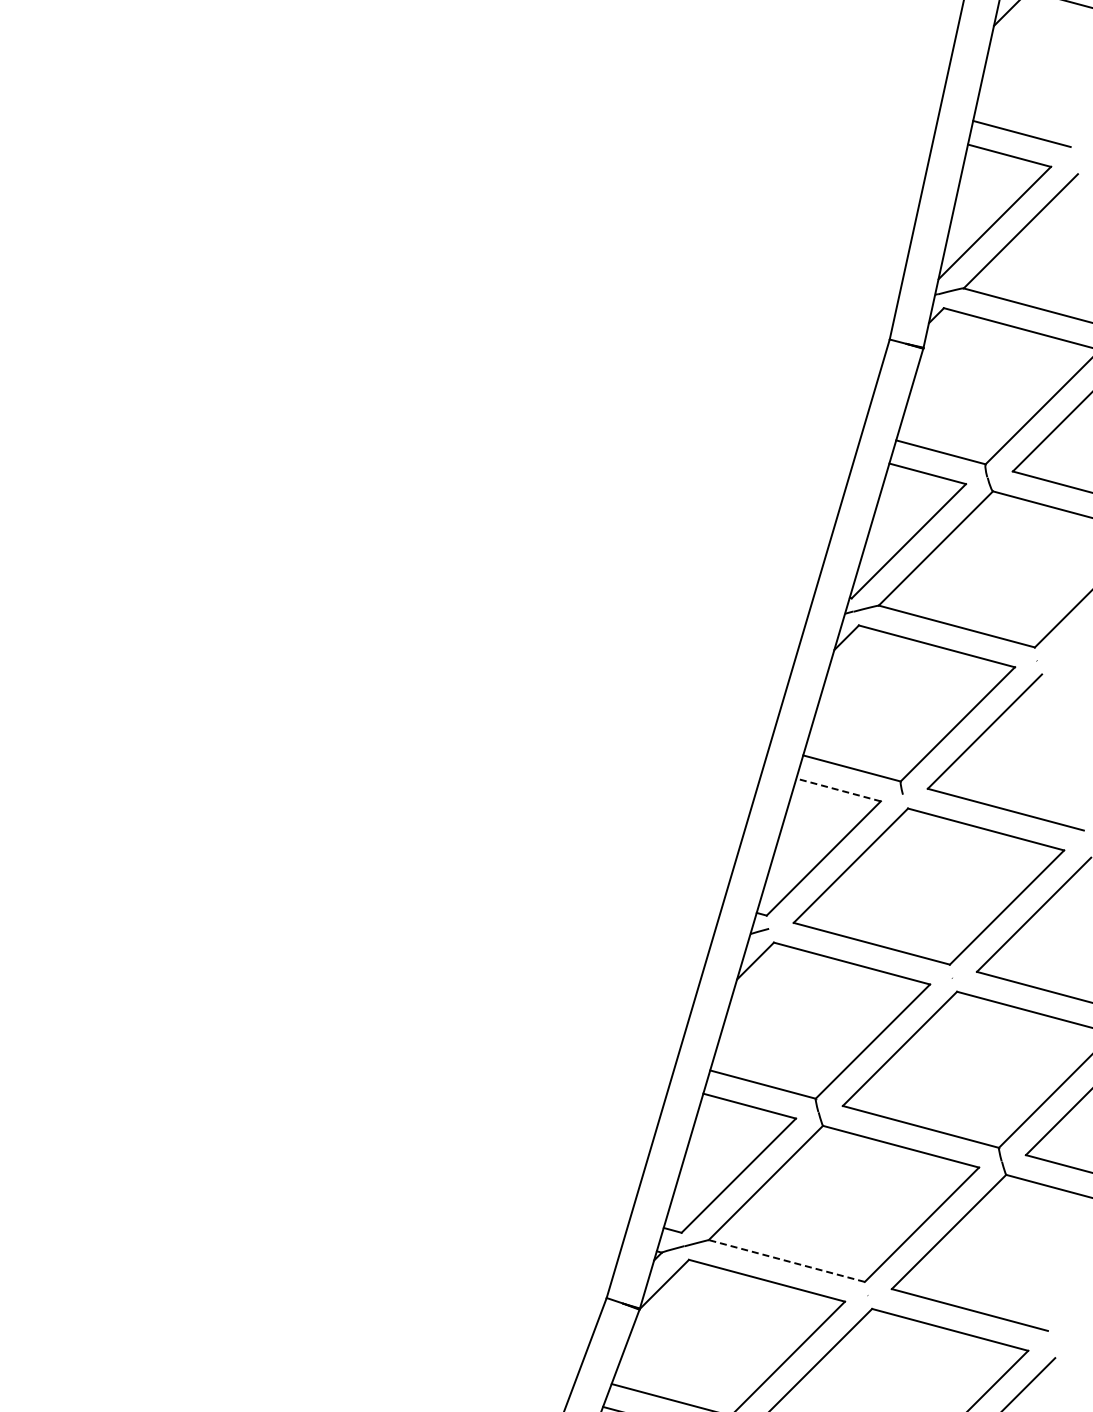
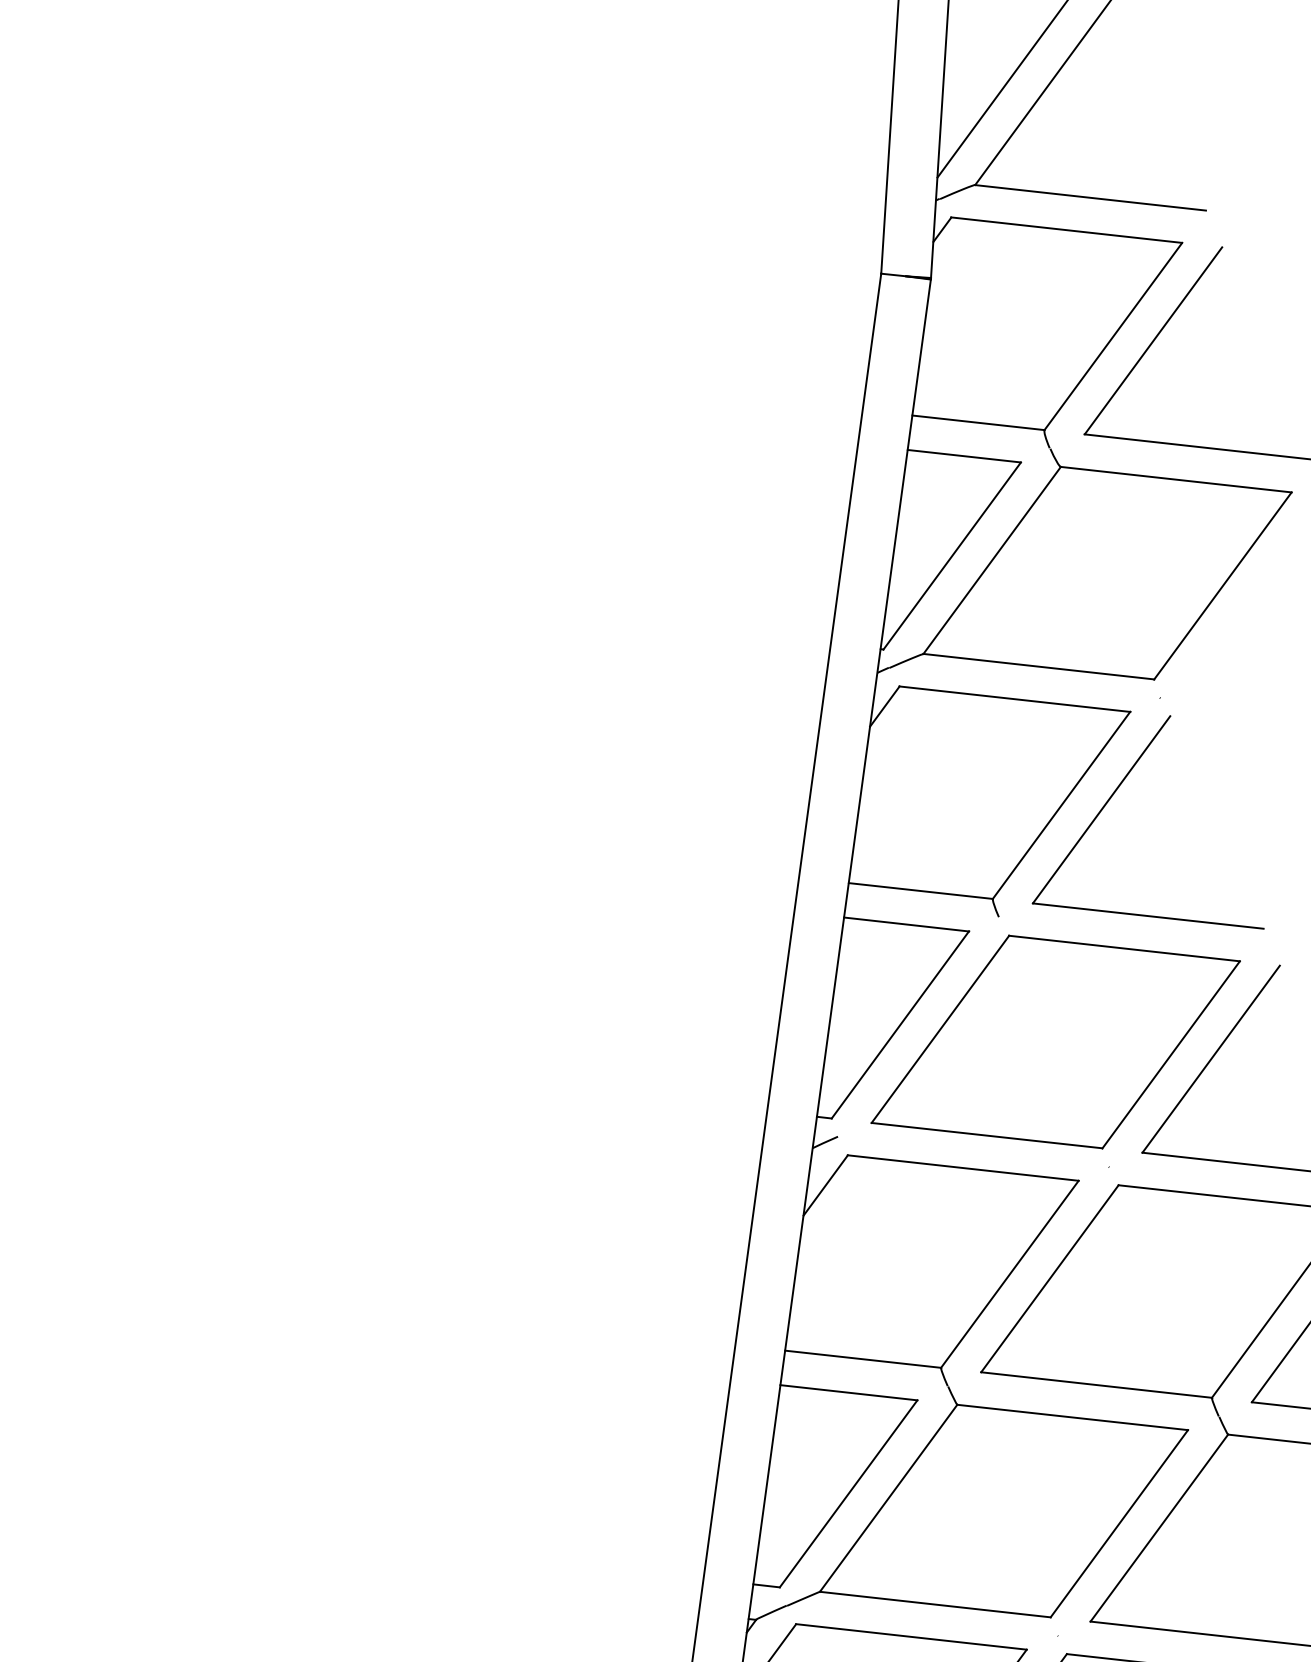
line: (838, 790) -> (906, 925), dashed -> solid
line: (786, 1261) -> (934, 1605), dashed -> solid

